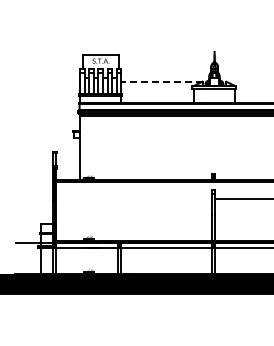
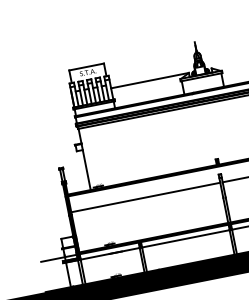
line: (161, 81) -> (149, 80), dashed -> solid
line: (134, 198) -> (145, 197), added

